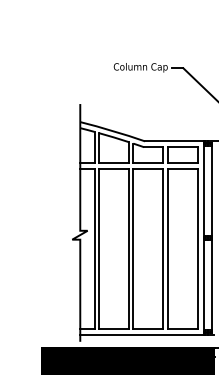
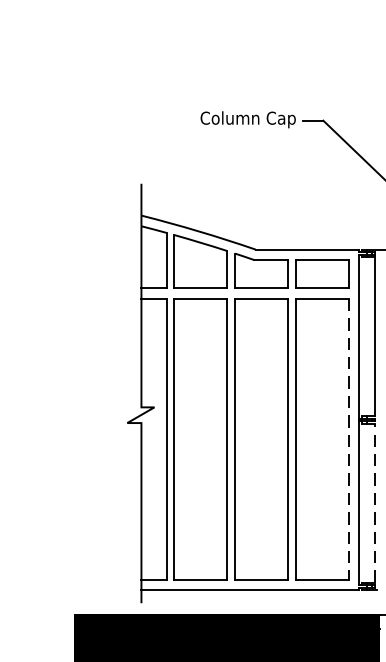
line: (197, 248) -> (348, 438), solid -> dashed
line: (212, 284) -> (374, 502), solid -> dashed

